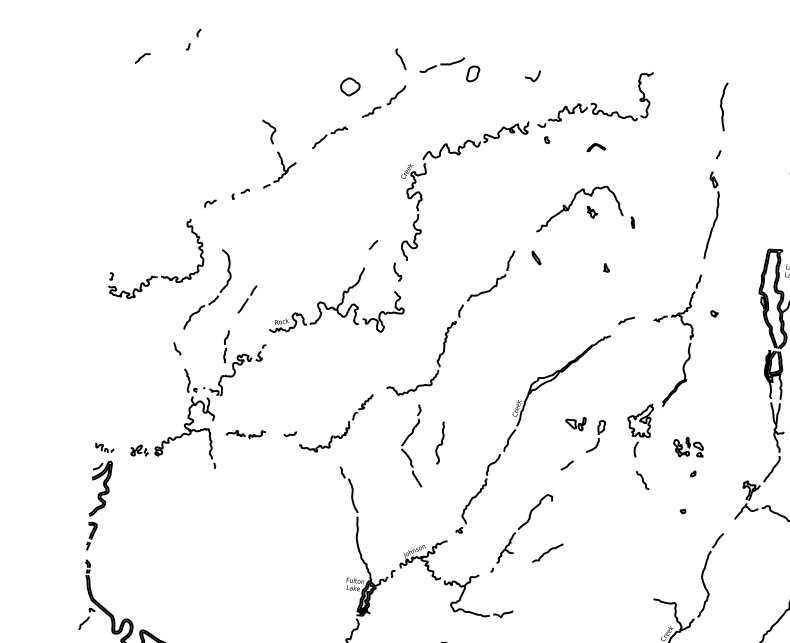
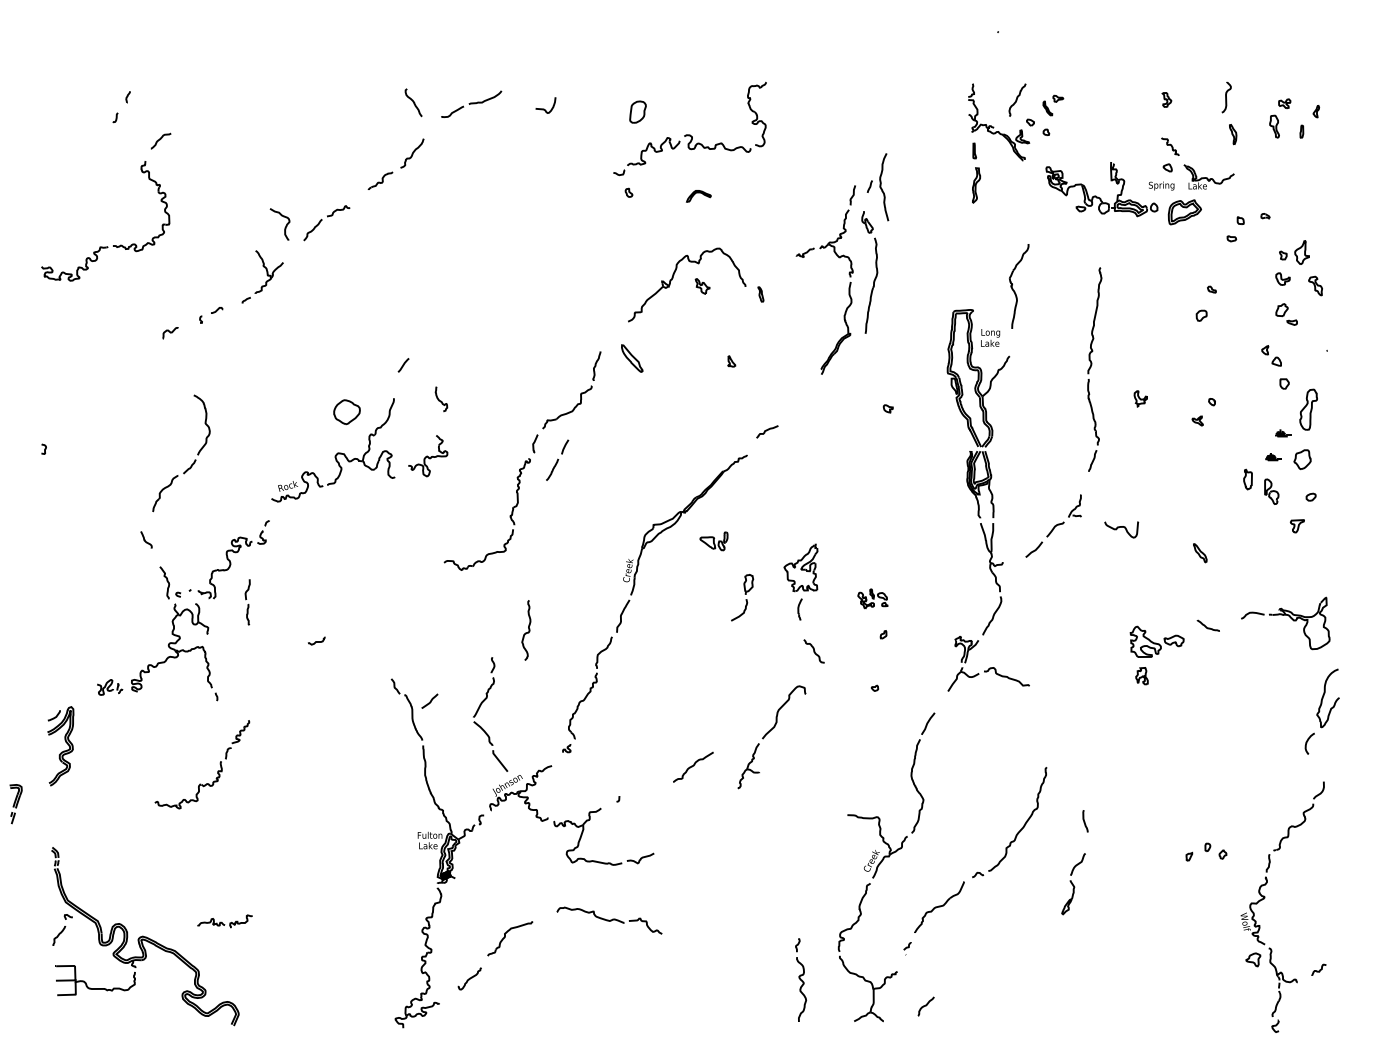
curve: (142, 57) -> (160, 140), moved
part: (472, 73) -> (637, 111), moved
curve: (531, 77) -> (544, 108), moved
part: (349, 87) -> (346, 412), moved
curve: (722, 107) -> (882, 188), moved
curve: (271, 134) -> (284, 227), moved
part: (458, 155) -> (508, 227), removed
part: (536, 258) -> (632, 358), size x1.6
part: (155, 276) -> (105, 246), moved
part: (247, 298) -> (557, 459), moved
part: (383, 310) -> (427, 455), size x0.7
part: (689, 337) -> (848, 274), moved
part: (225, 346) -> (247, 602), moved
part: (575, 423) -> (713, 541), moved
part: (346, 428) -> (217, 771), moved
part: (245, 433) -> (224, 921), moved
part: (406, 440) -> (479, 709), moved
part: (688, 447) -> (872, 598), size x0.7
part: (104, 448) -> (60, 689), removed
curve: (567, 465) -> (430, 700), moved
part: (524, 529) -> (771, 737), moved
part: (91, 536) -> (15, 804), moved

